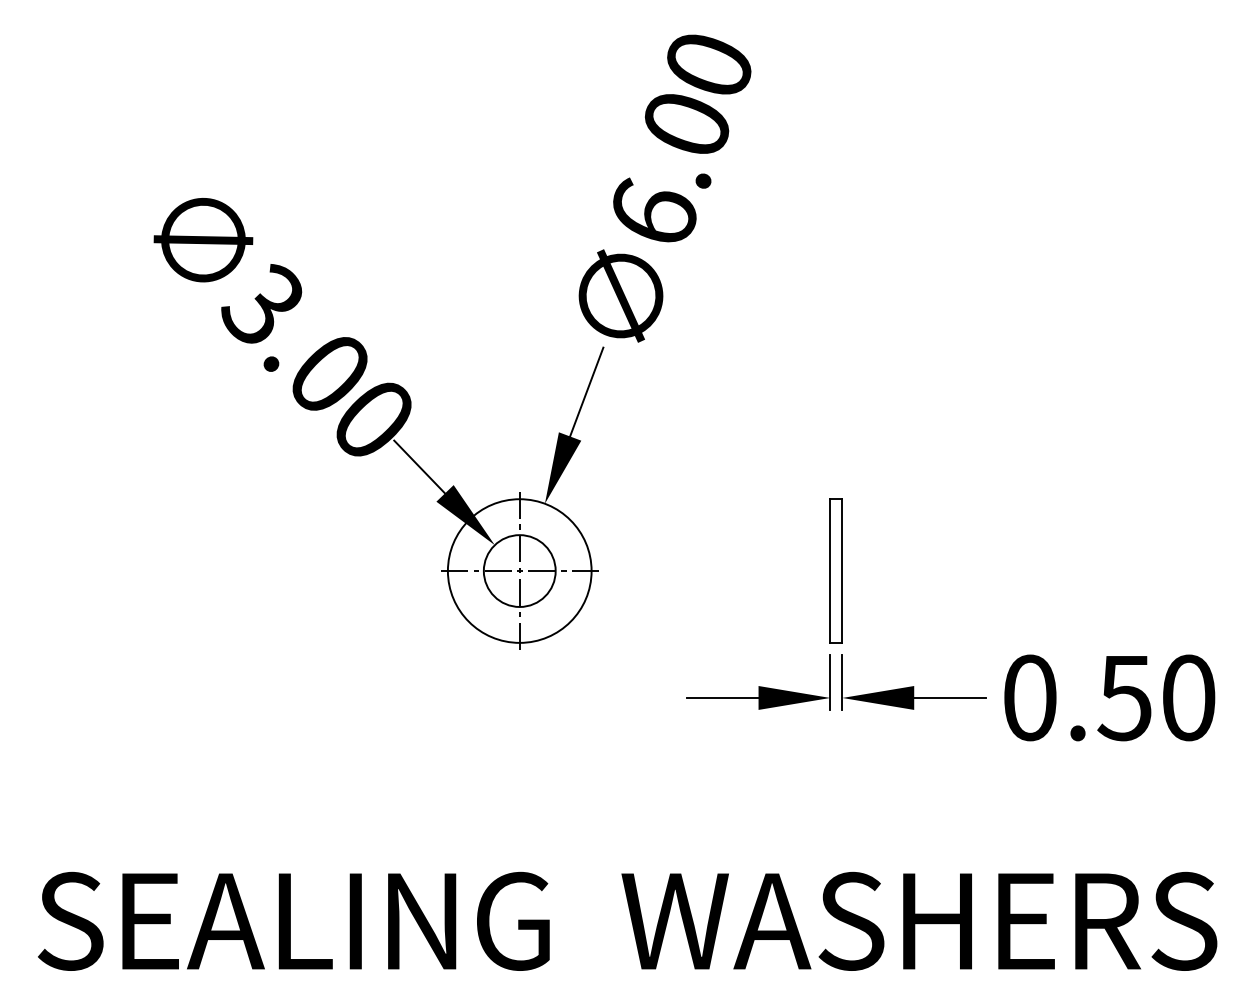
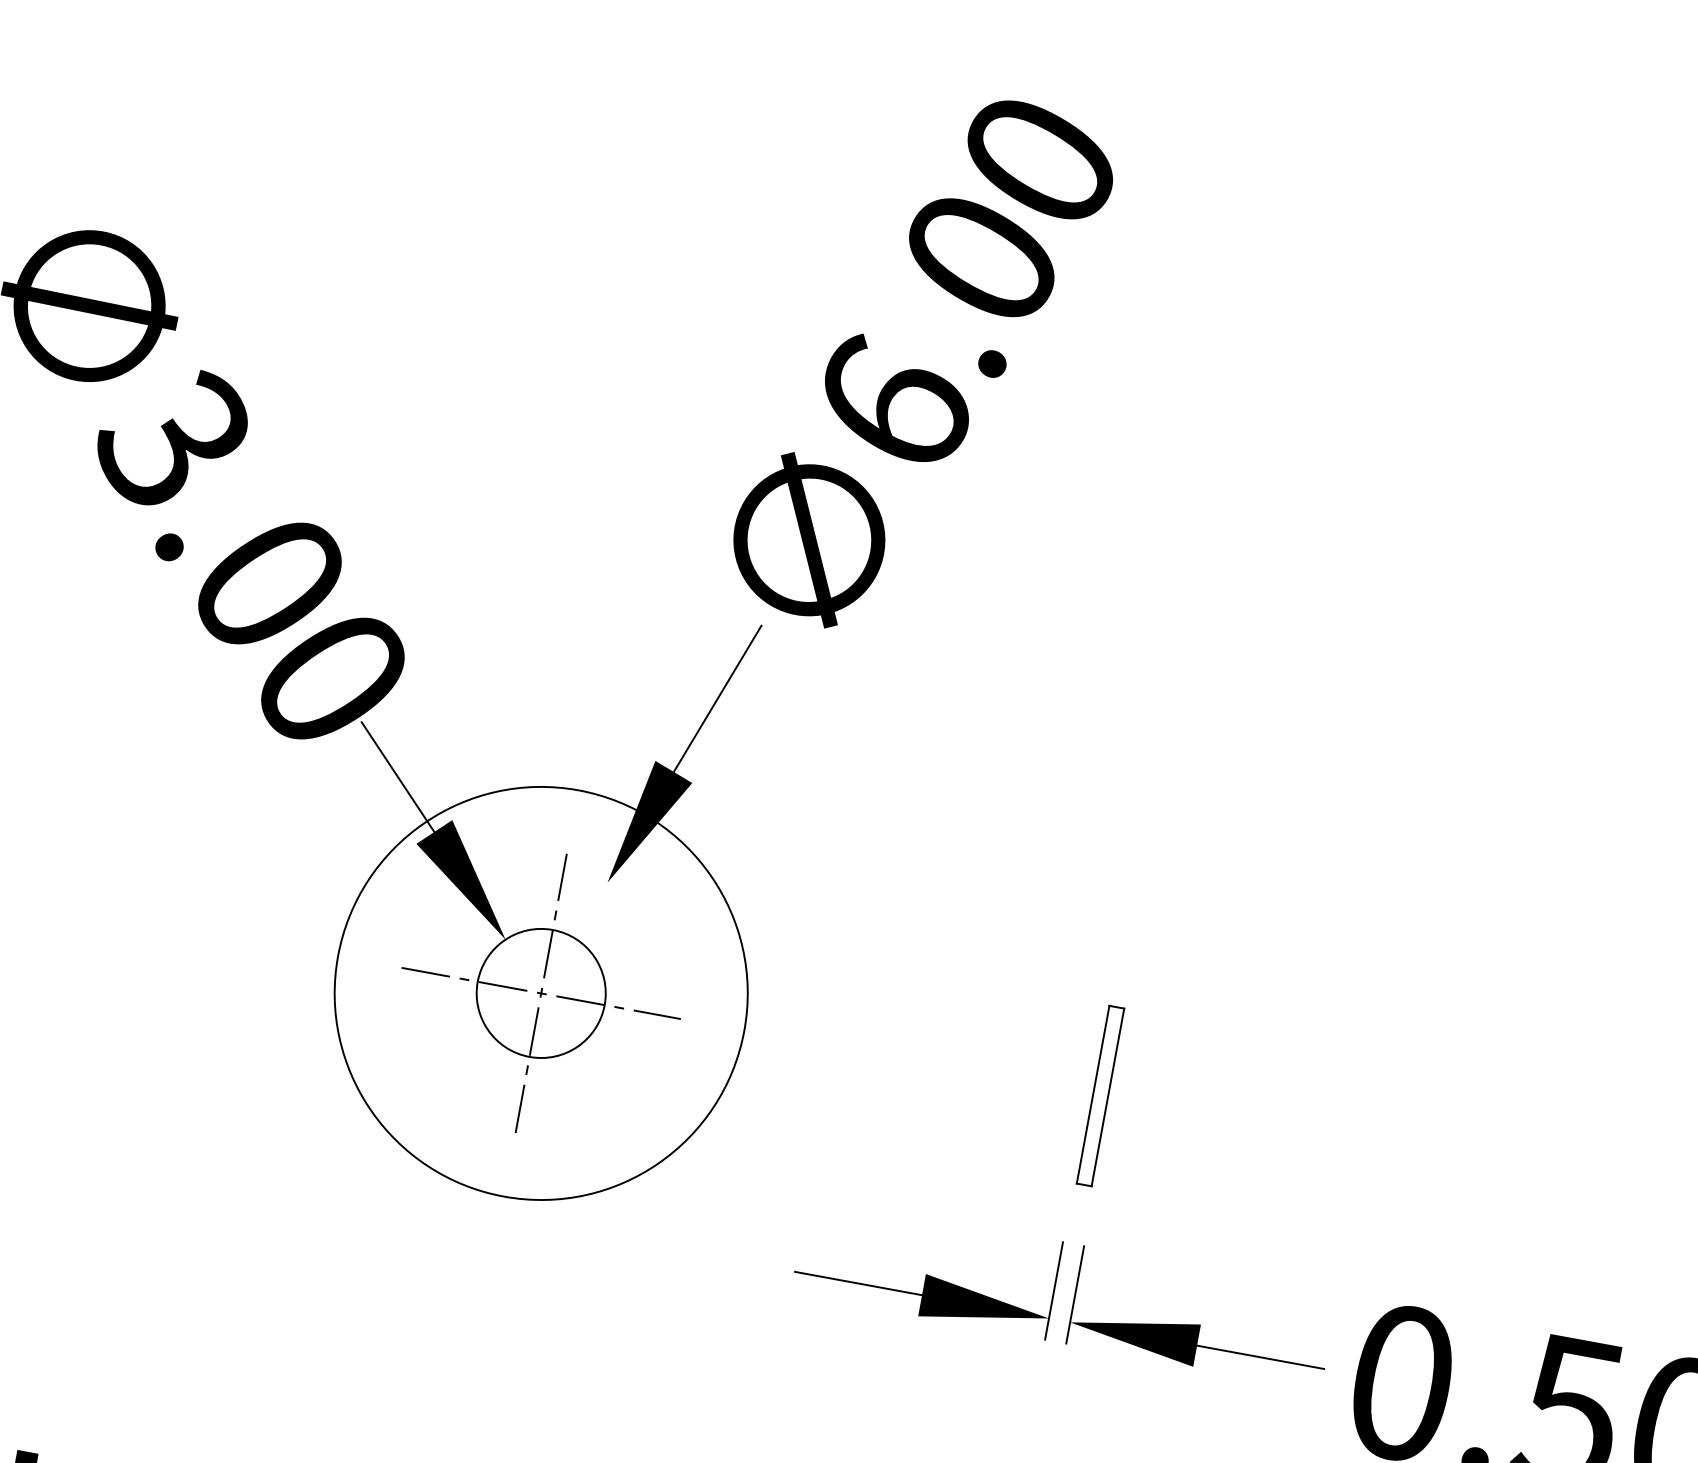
circle: (519, 570) -> (540, 992), size x1.6
part: (835, 570) -> (1099, 1094), size x0.7

